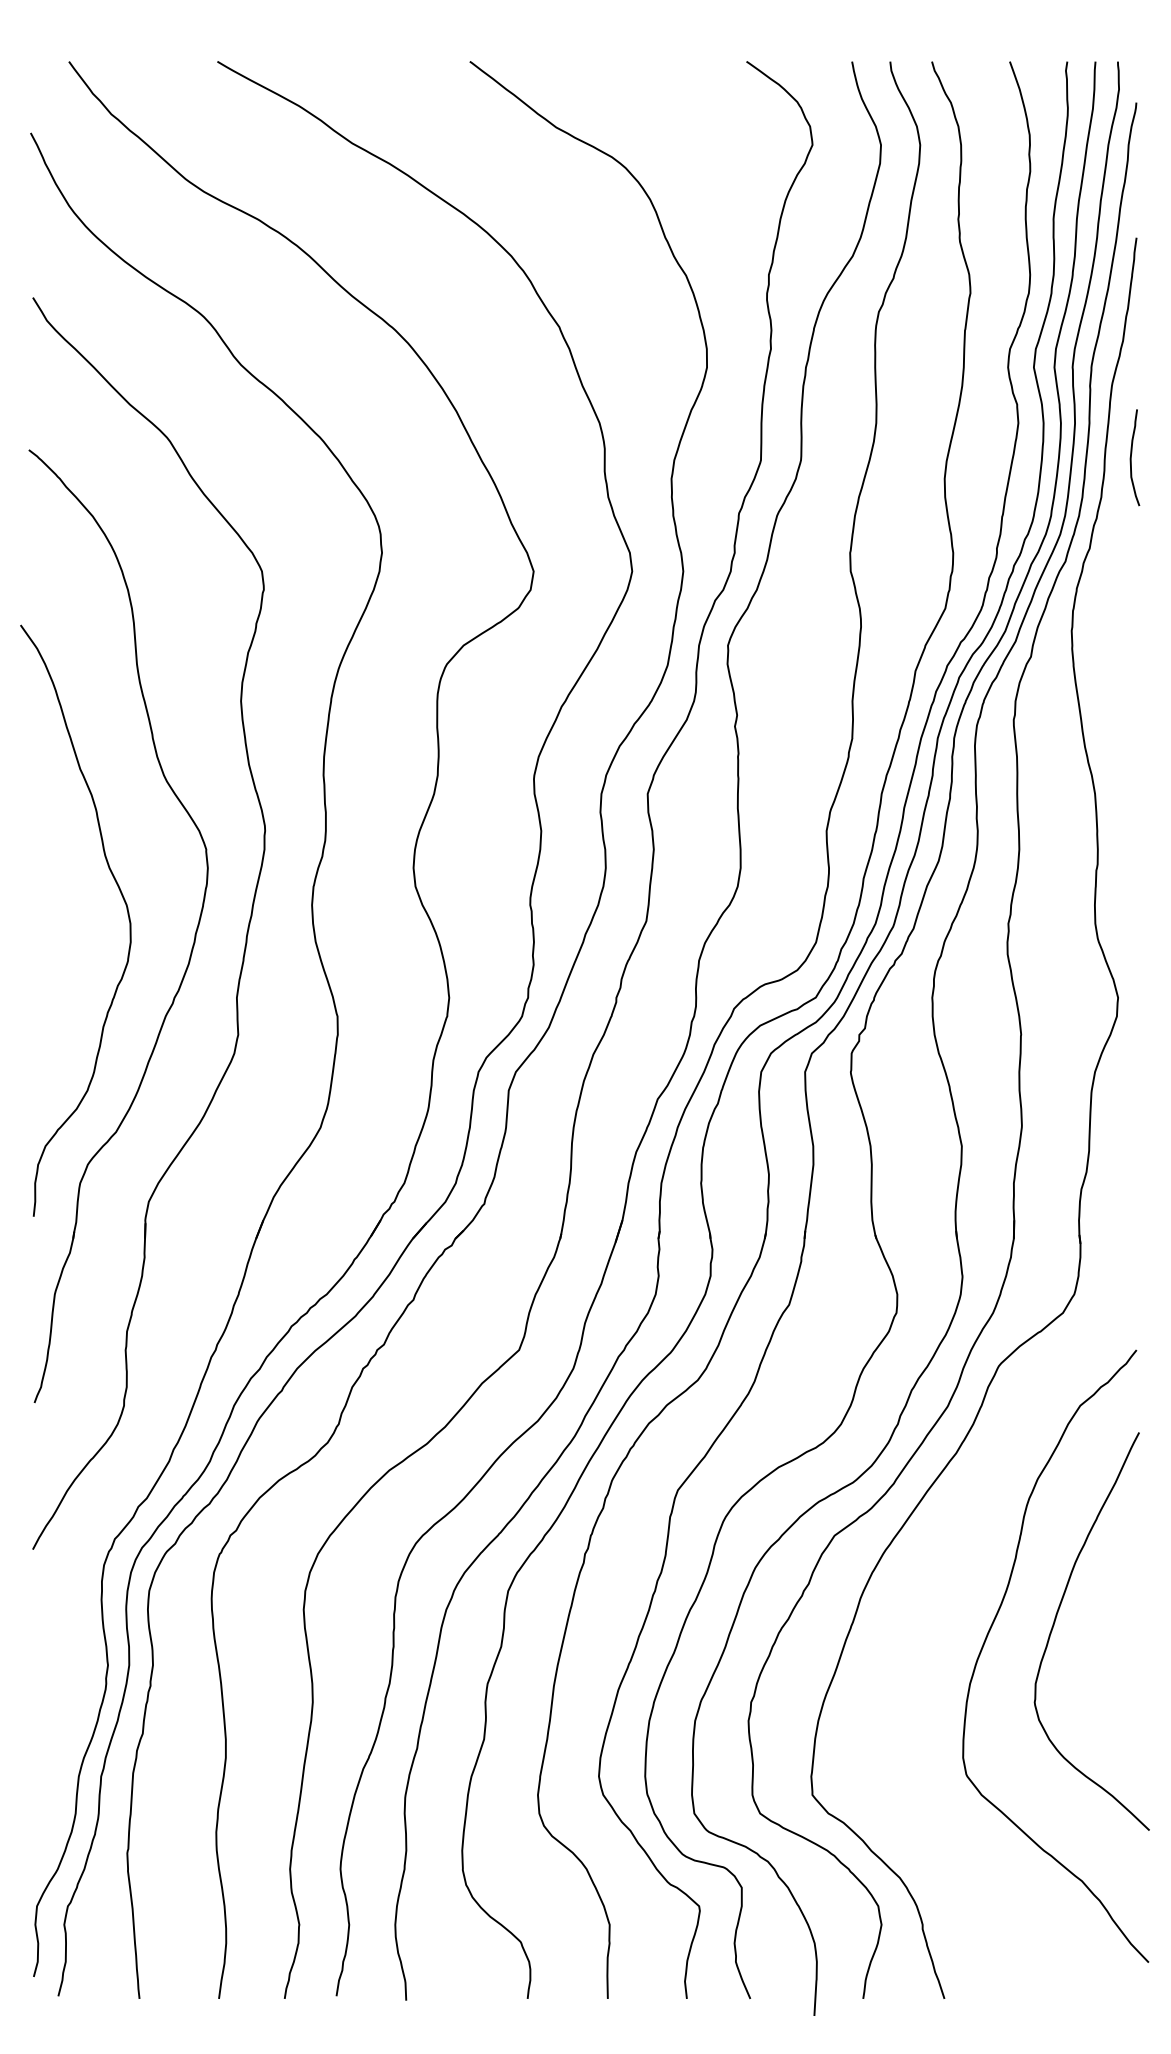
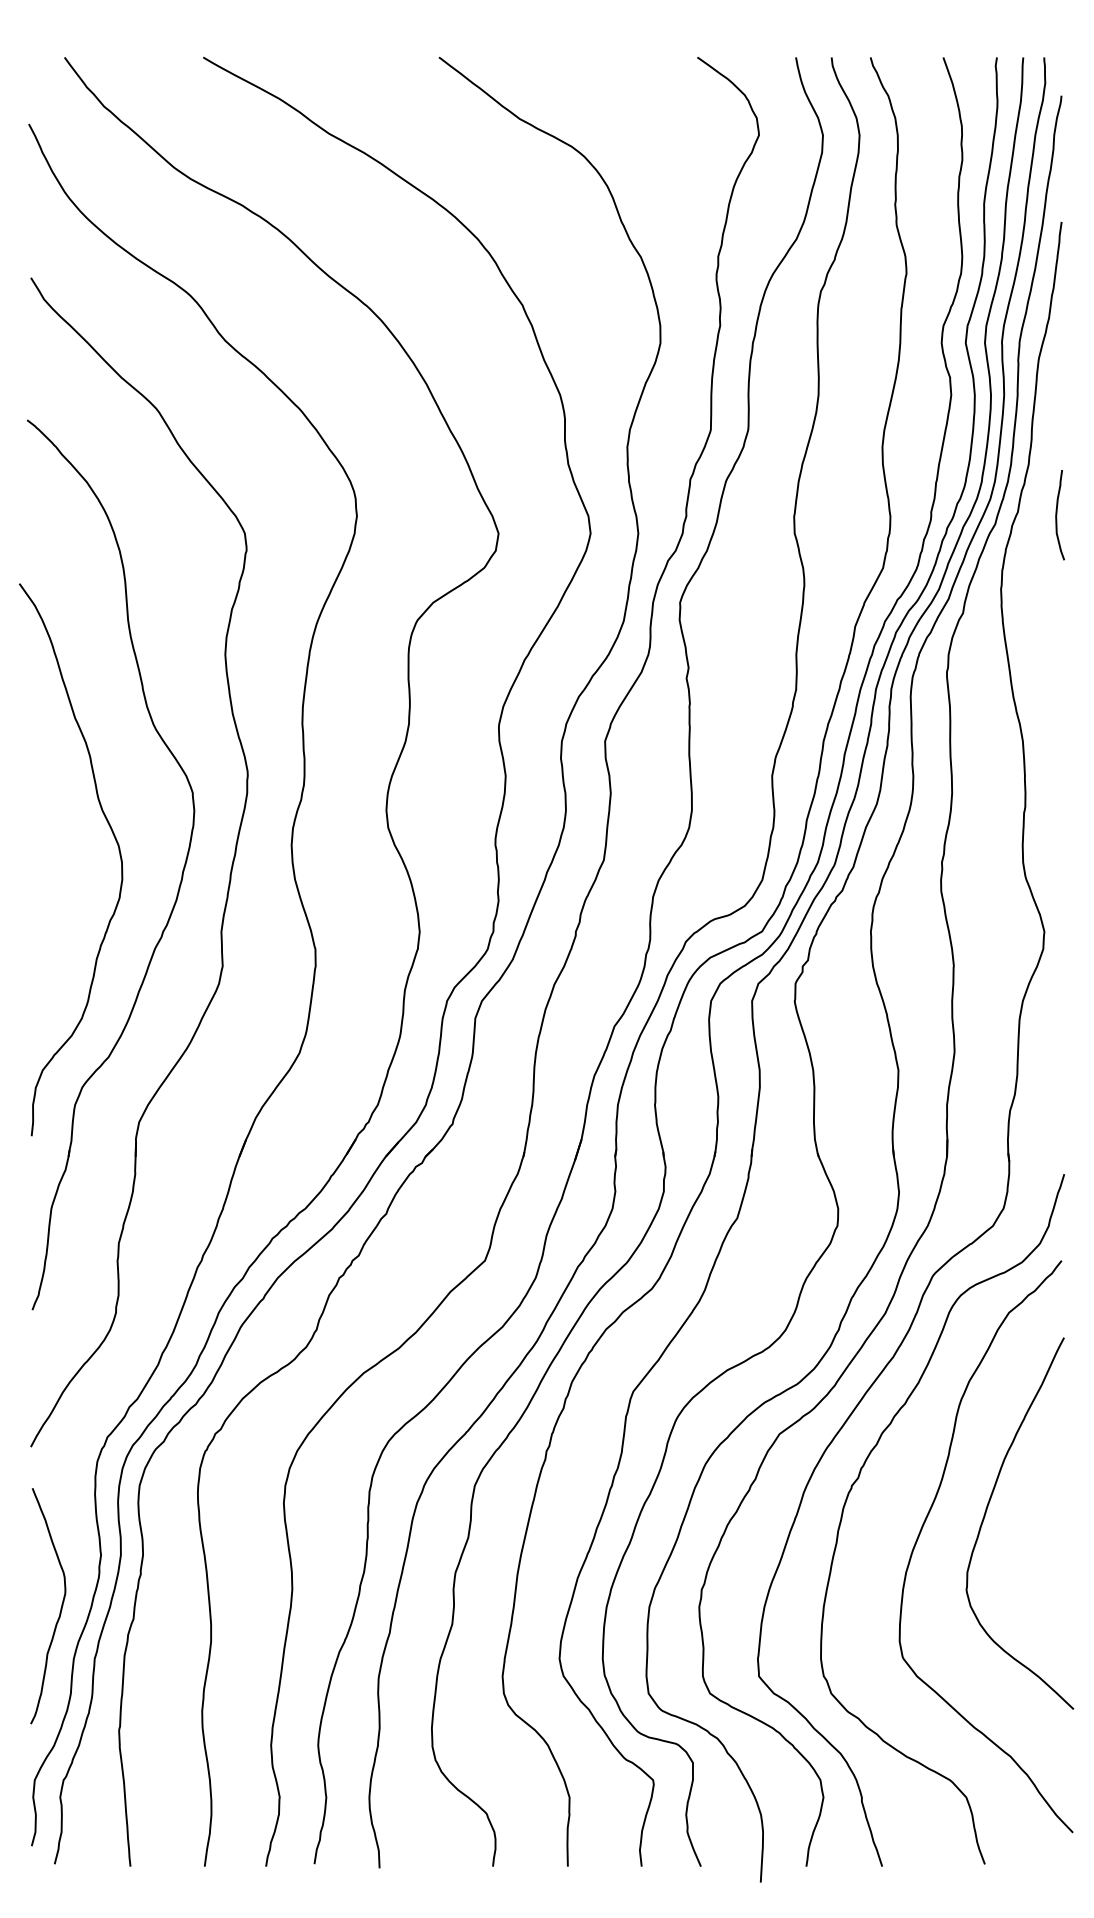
curve: (1131, 457) -> (1056, 514), moved
curve: (920, 1581) -> (859, 1476), added
curve: (64, 1722) -> (60, 1608), added

